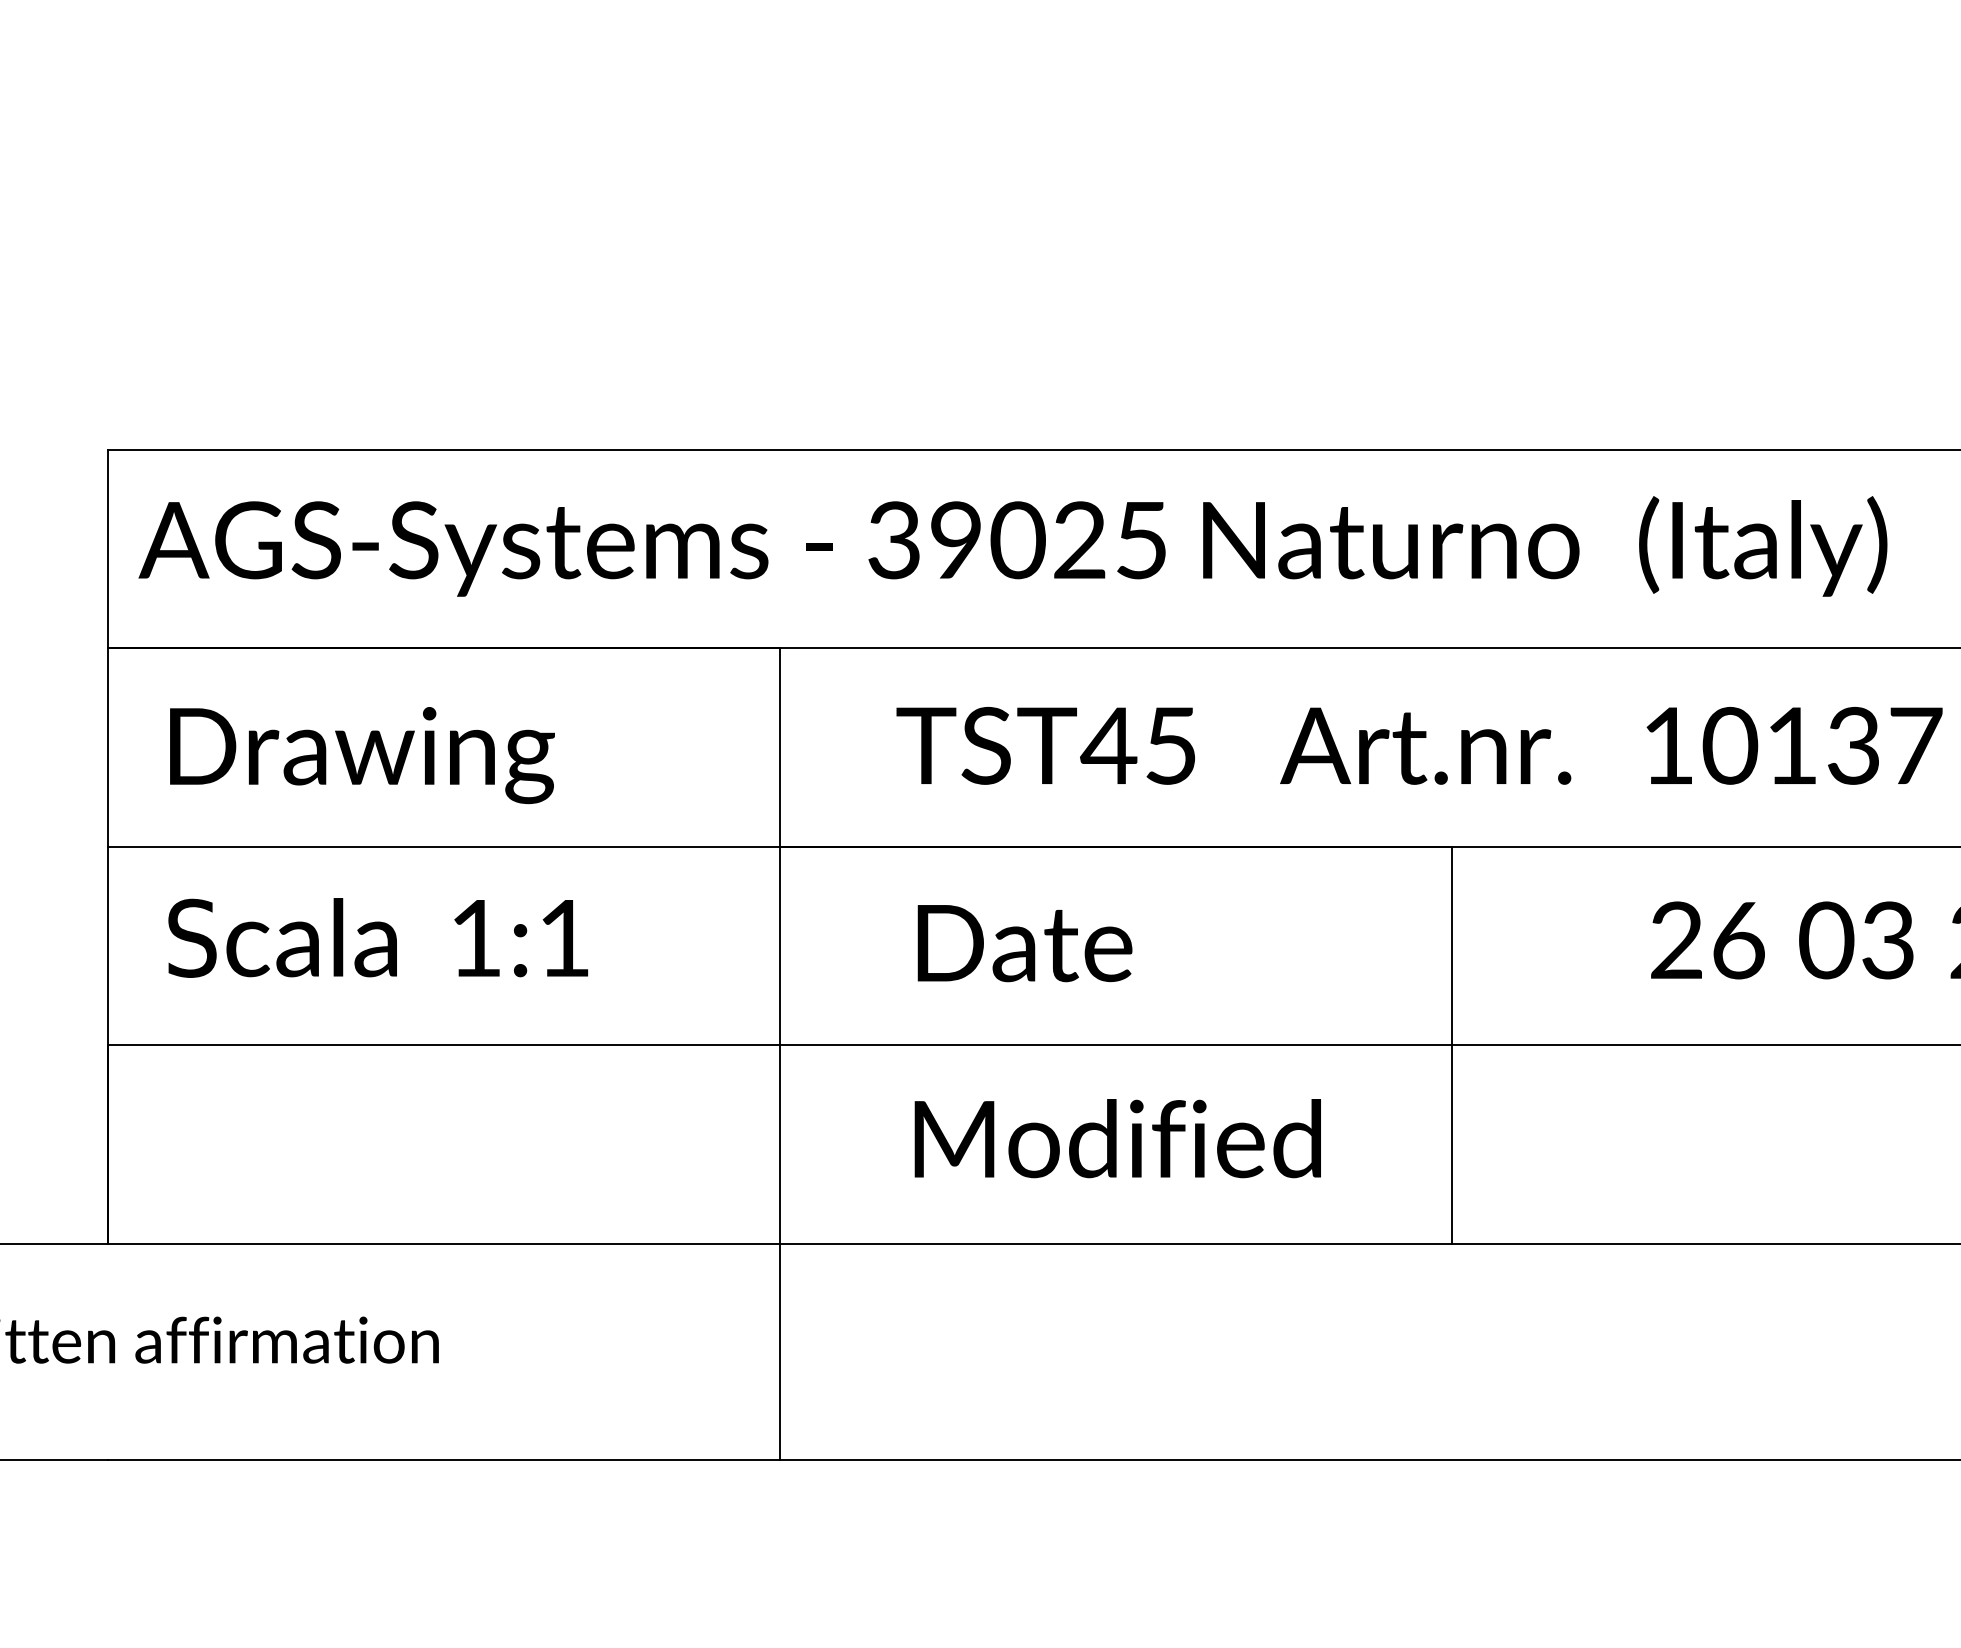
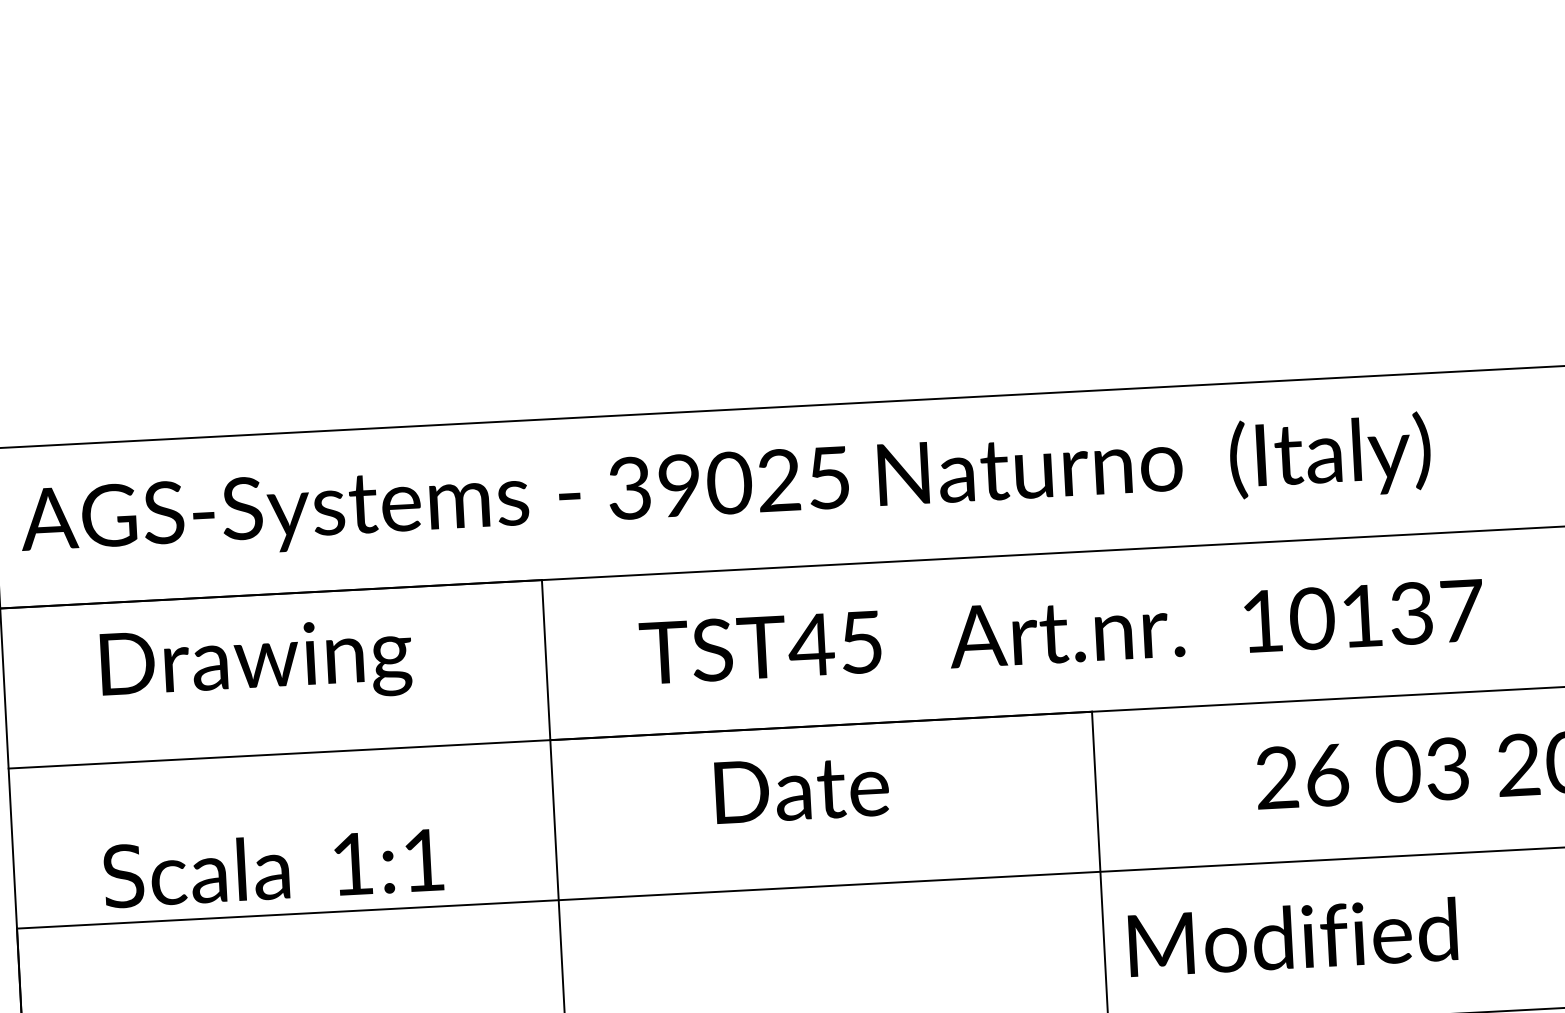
text: (362, 755) -> (256, 664), moved
text: (378, 937) -> (273, 867), moved
text: (1024, 943) -> (801, 789), moved
text: (1117, 1138) -> (1292, 937), moved

